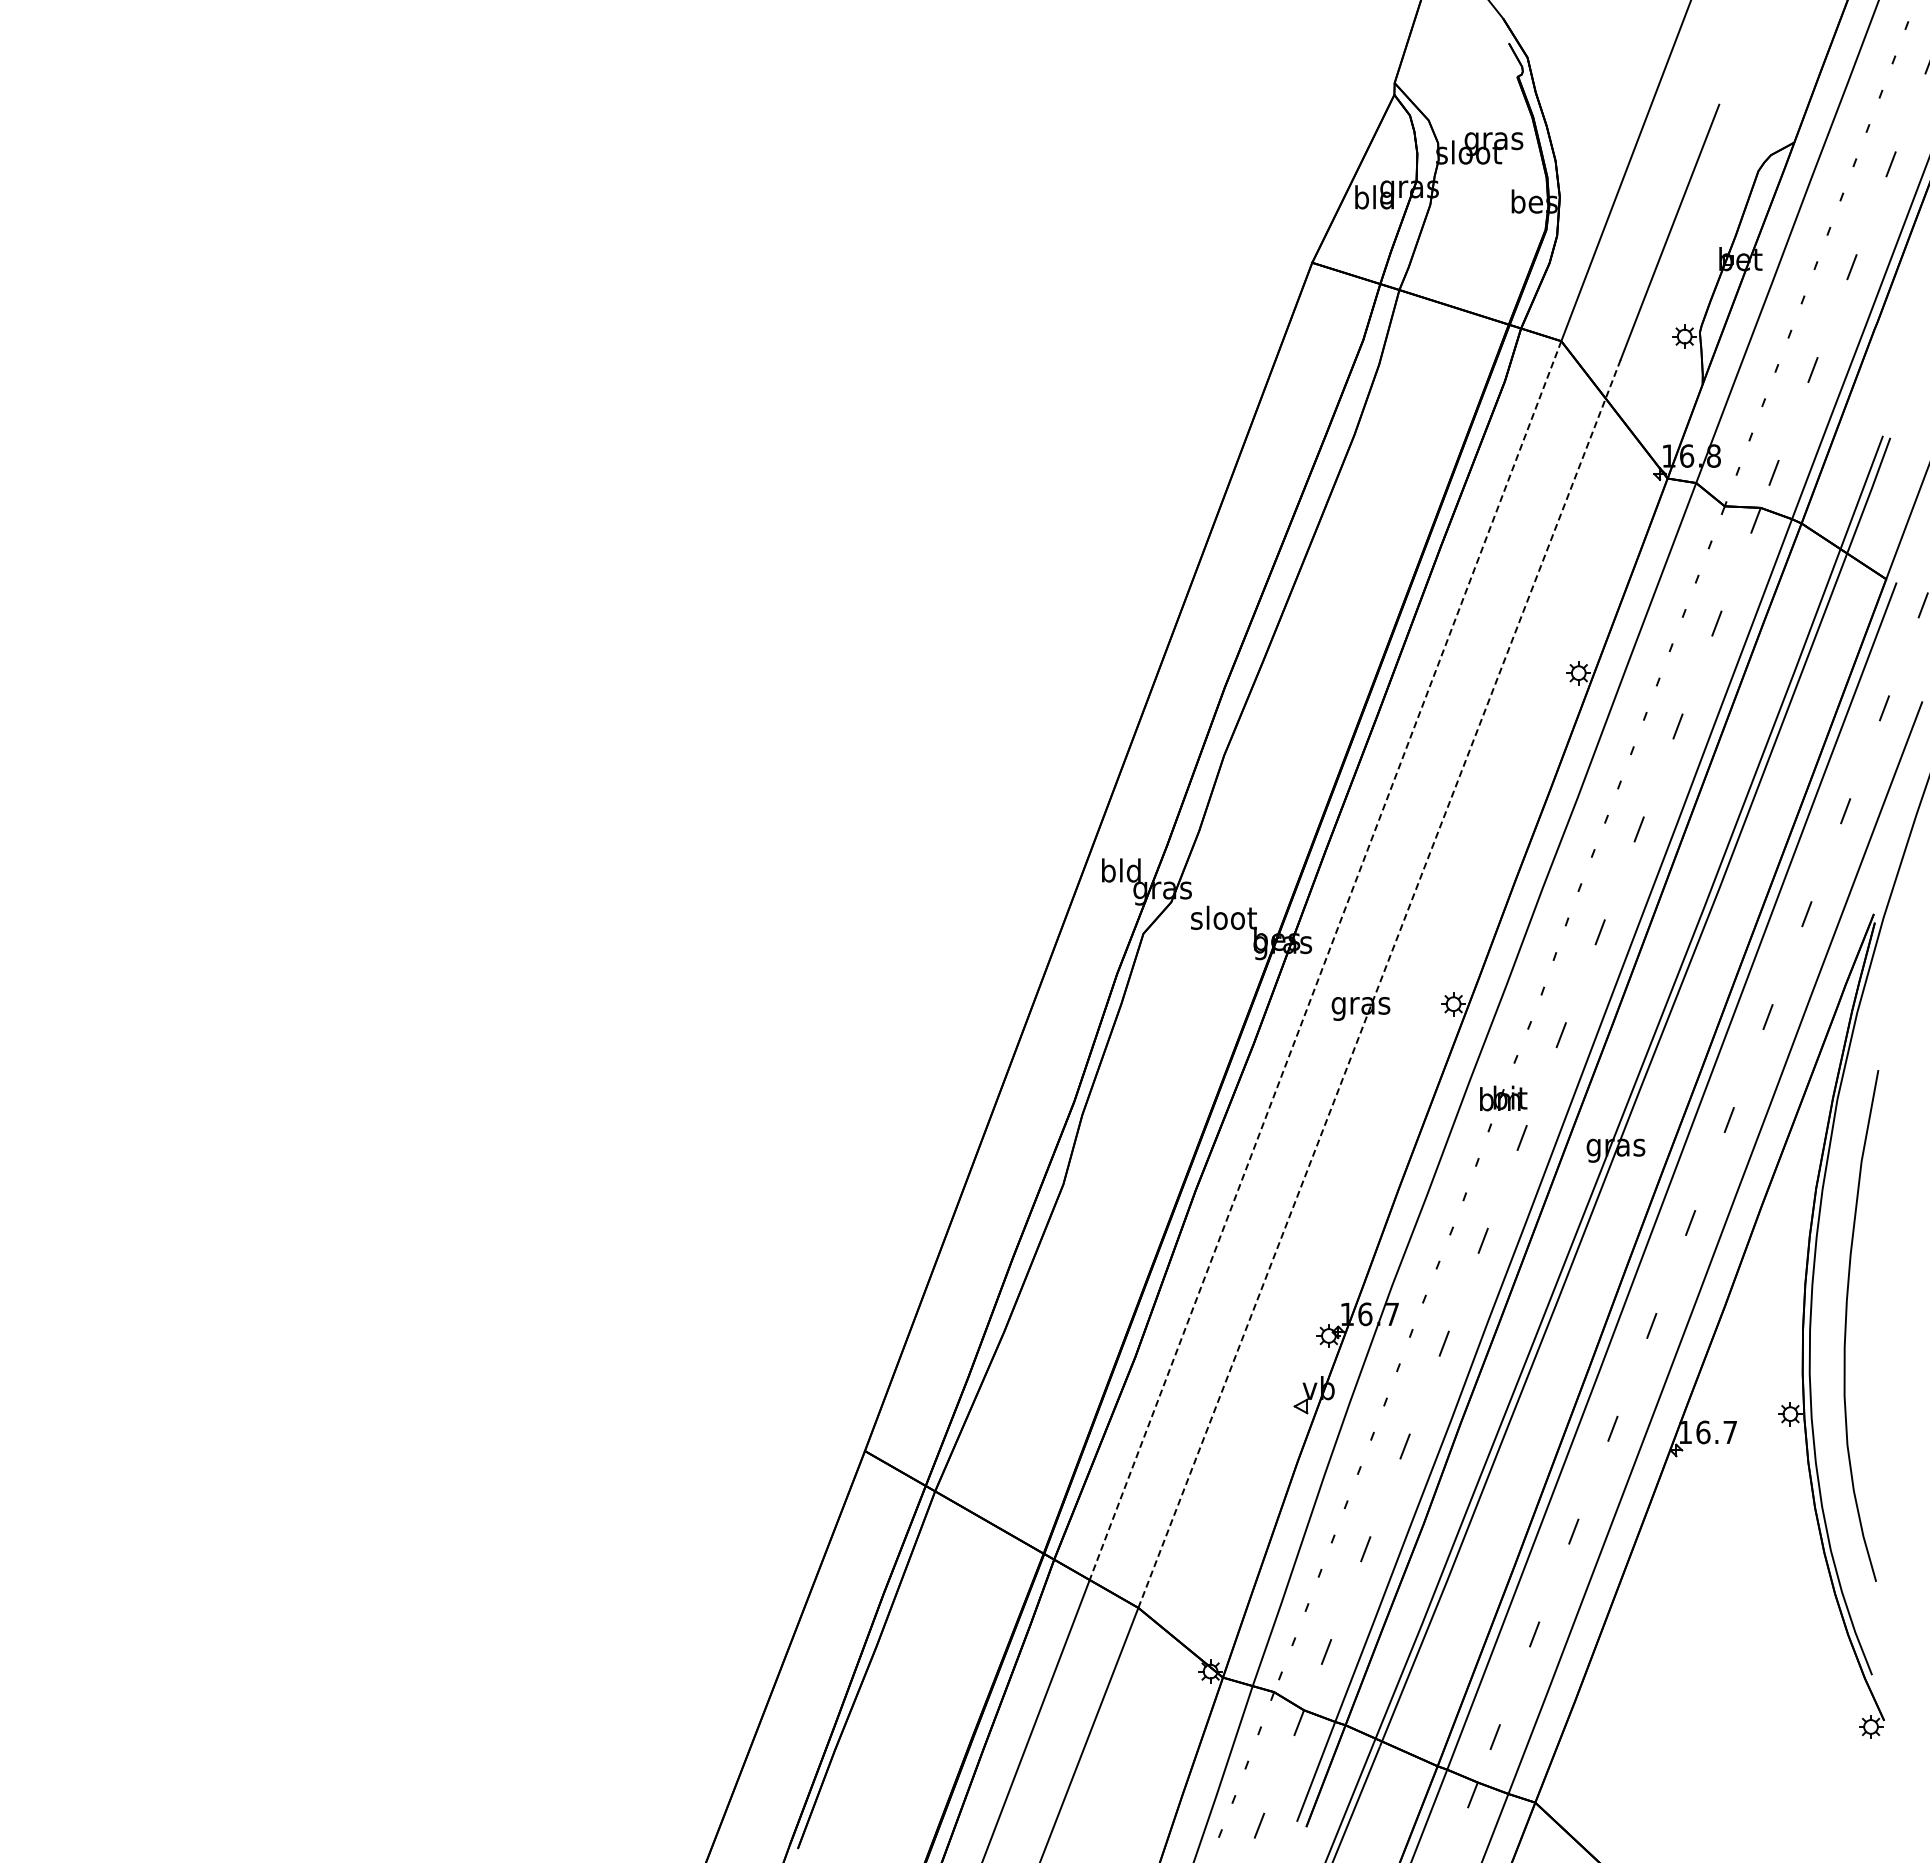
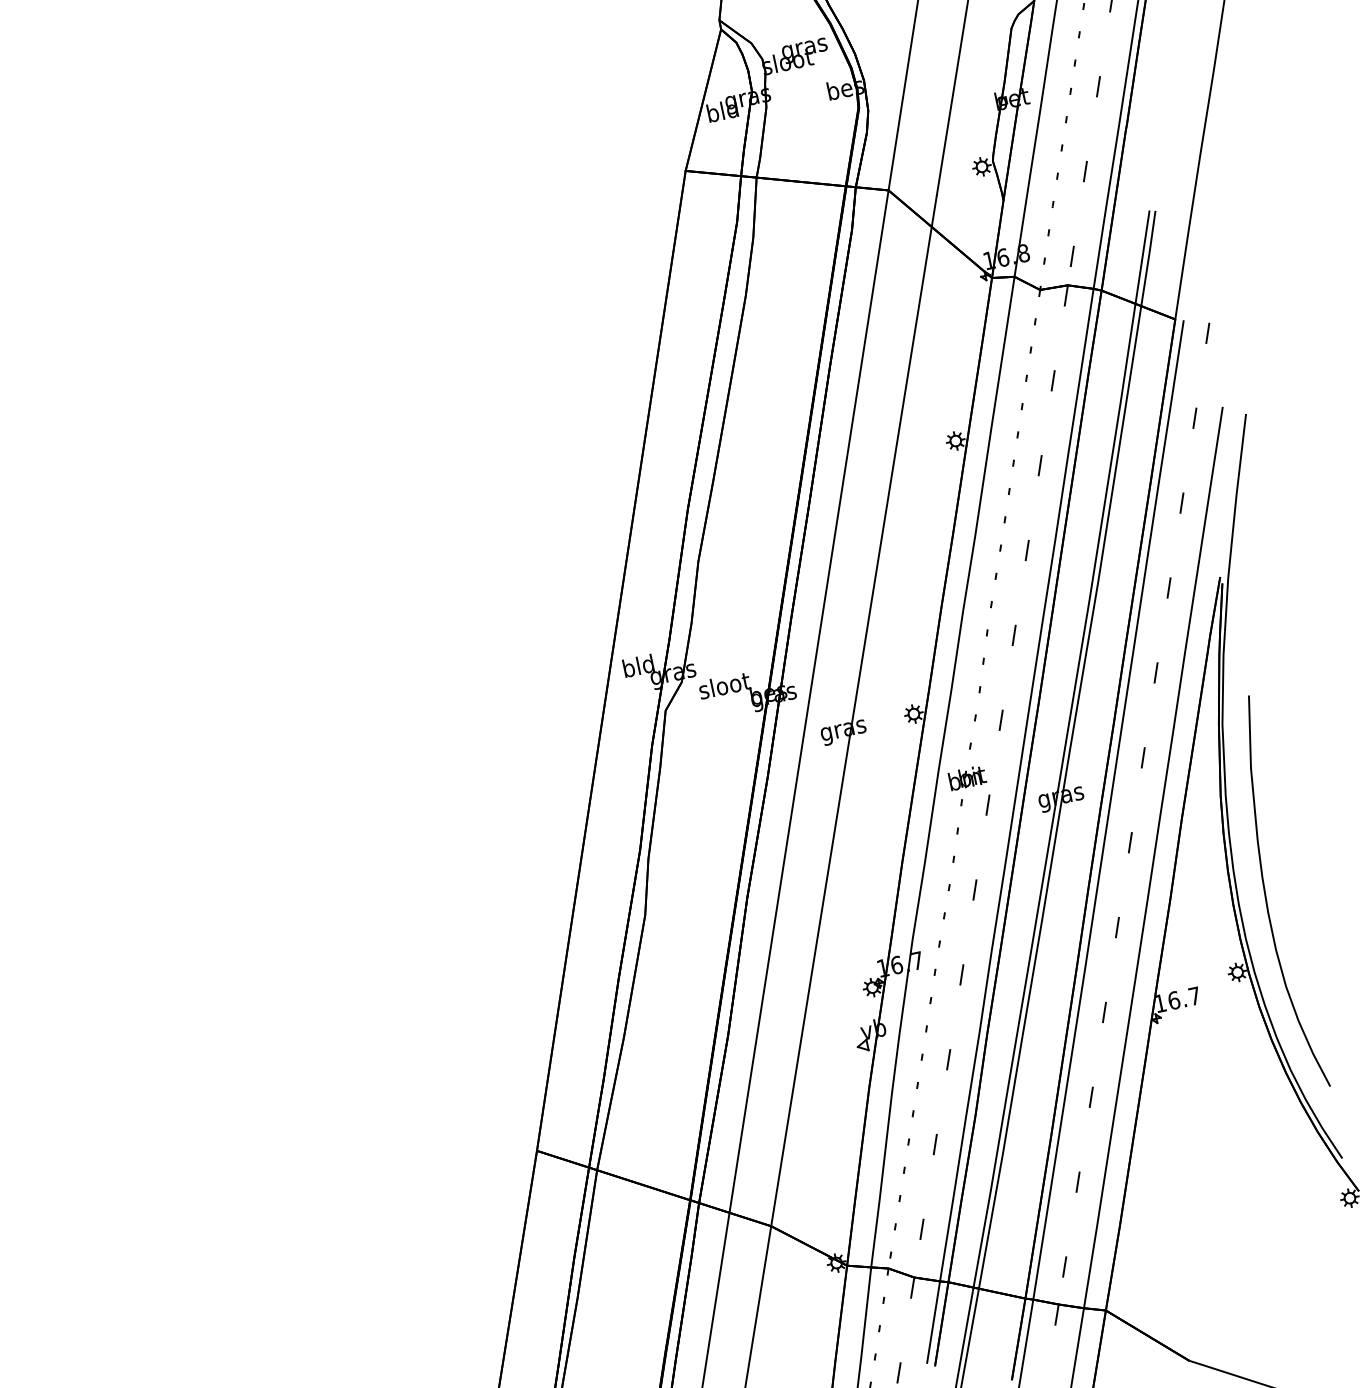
line: (1325, 960) -> (809, 701), dashed -> solid
line: (1379, 983) -> (853, 710), dashed -> solid

